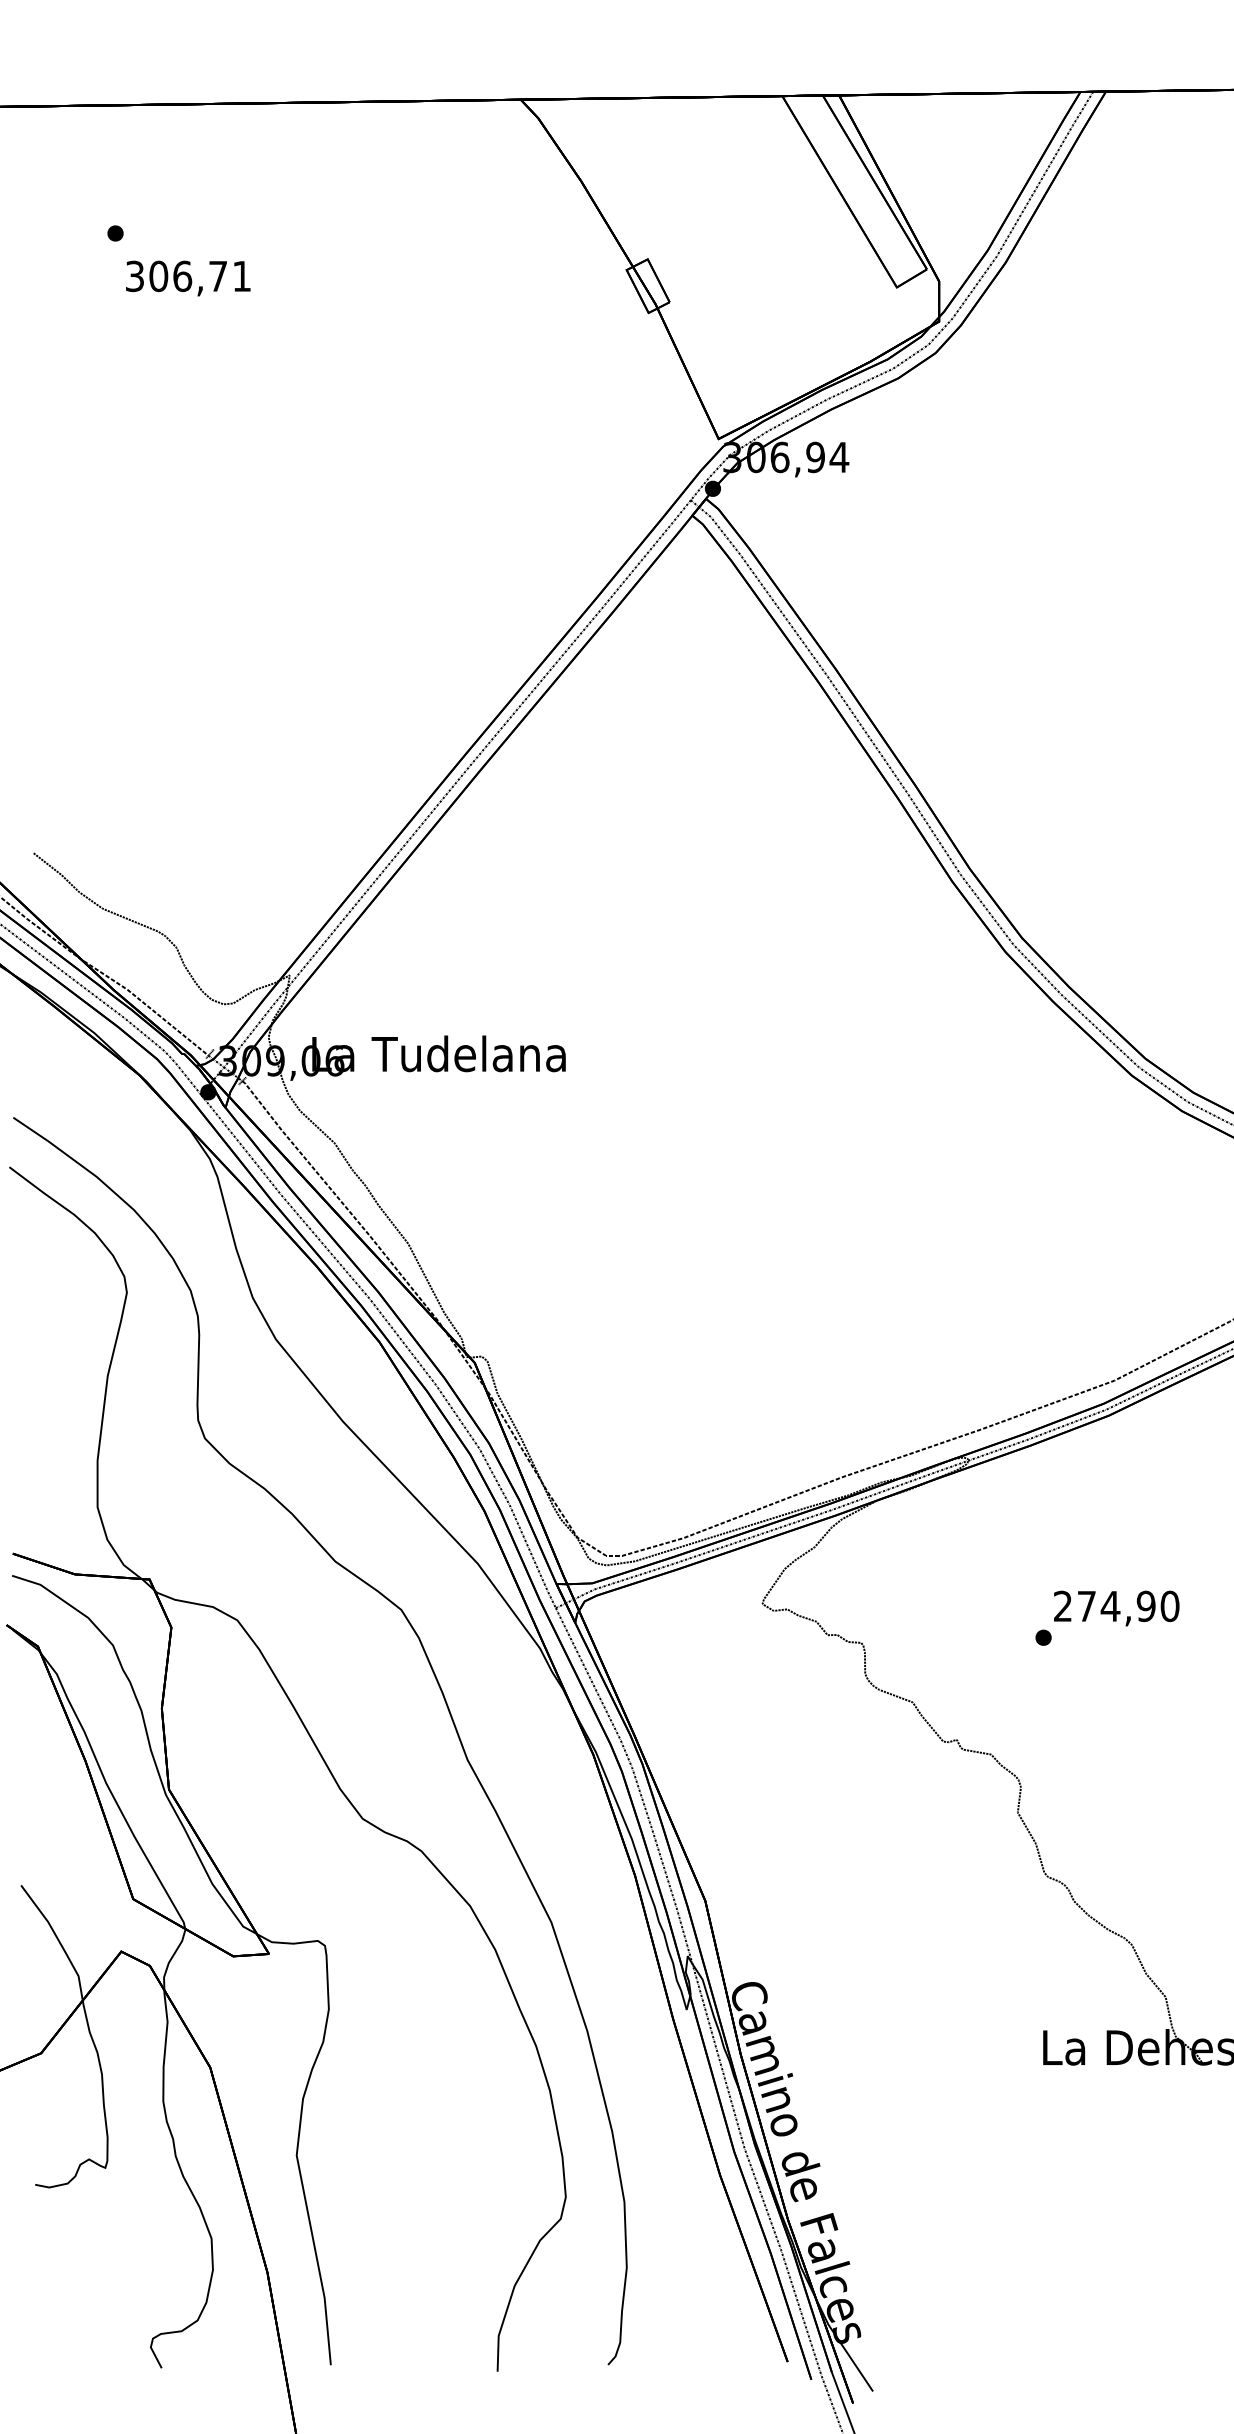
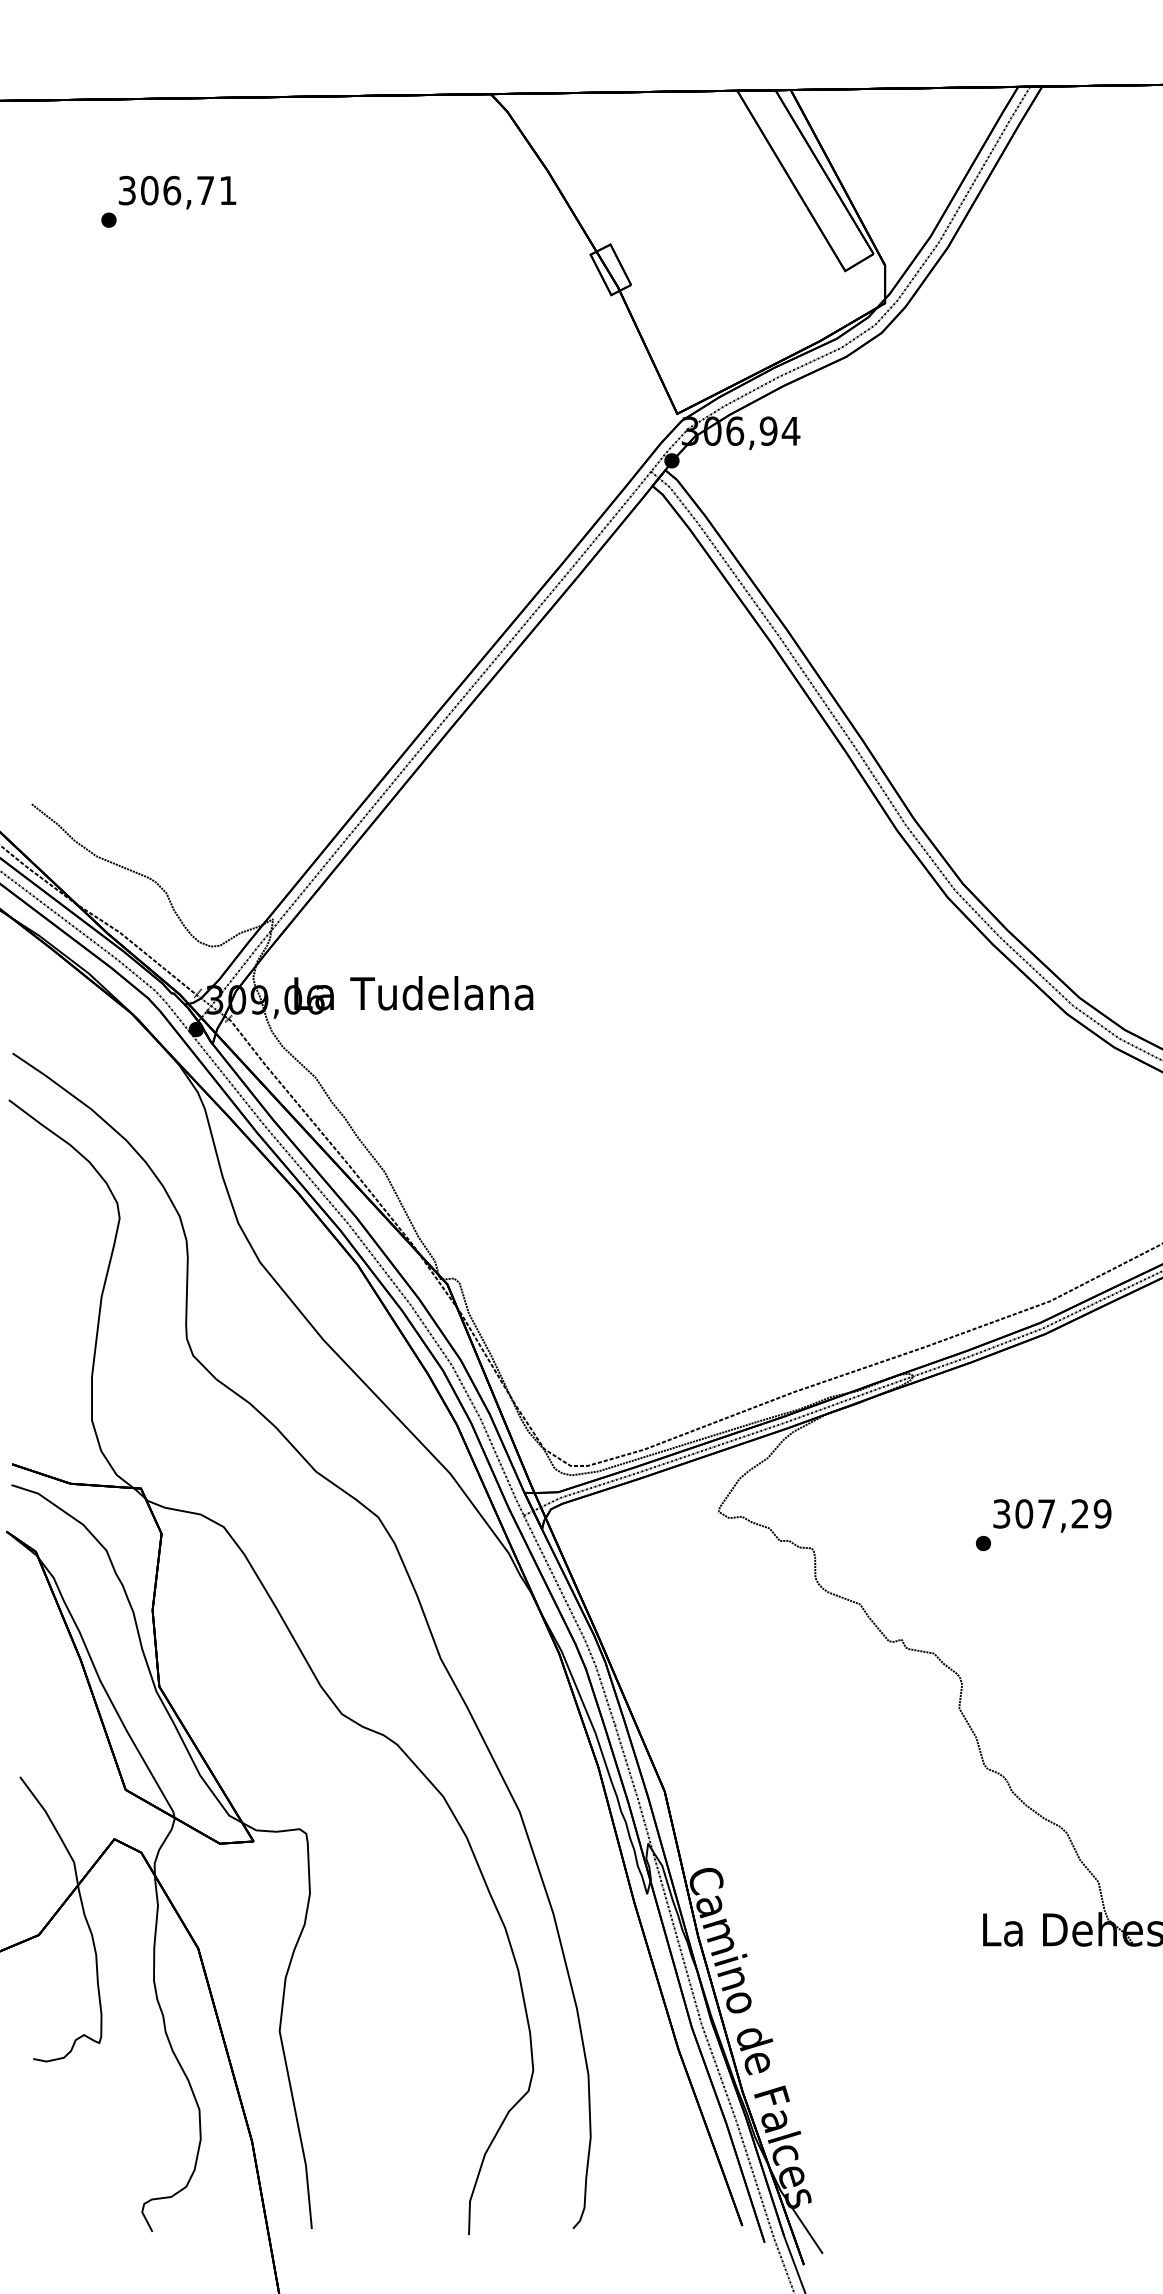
text: (188, 278) -> (177, 192), moved
text: (1116, 1605) -> (1052, 1513), 274,90 -> 307,29

